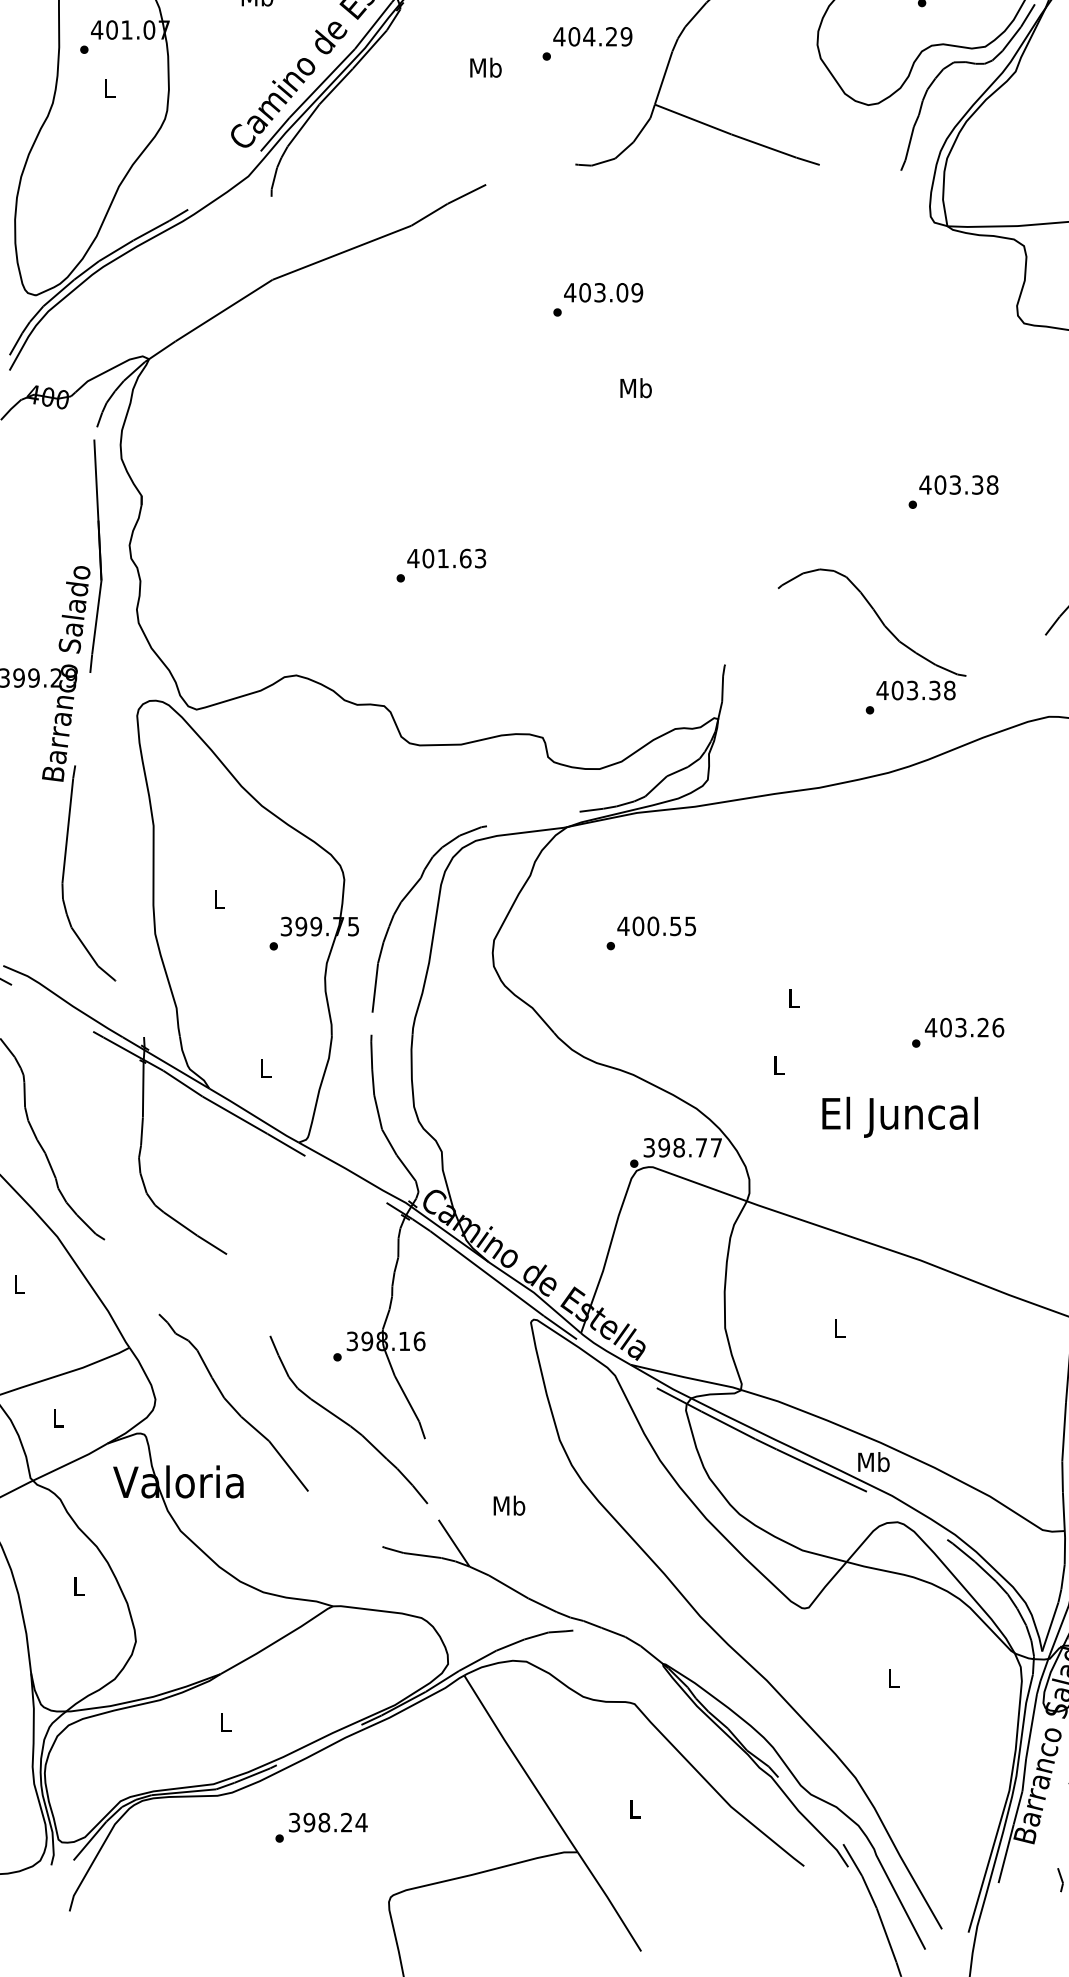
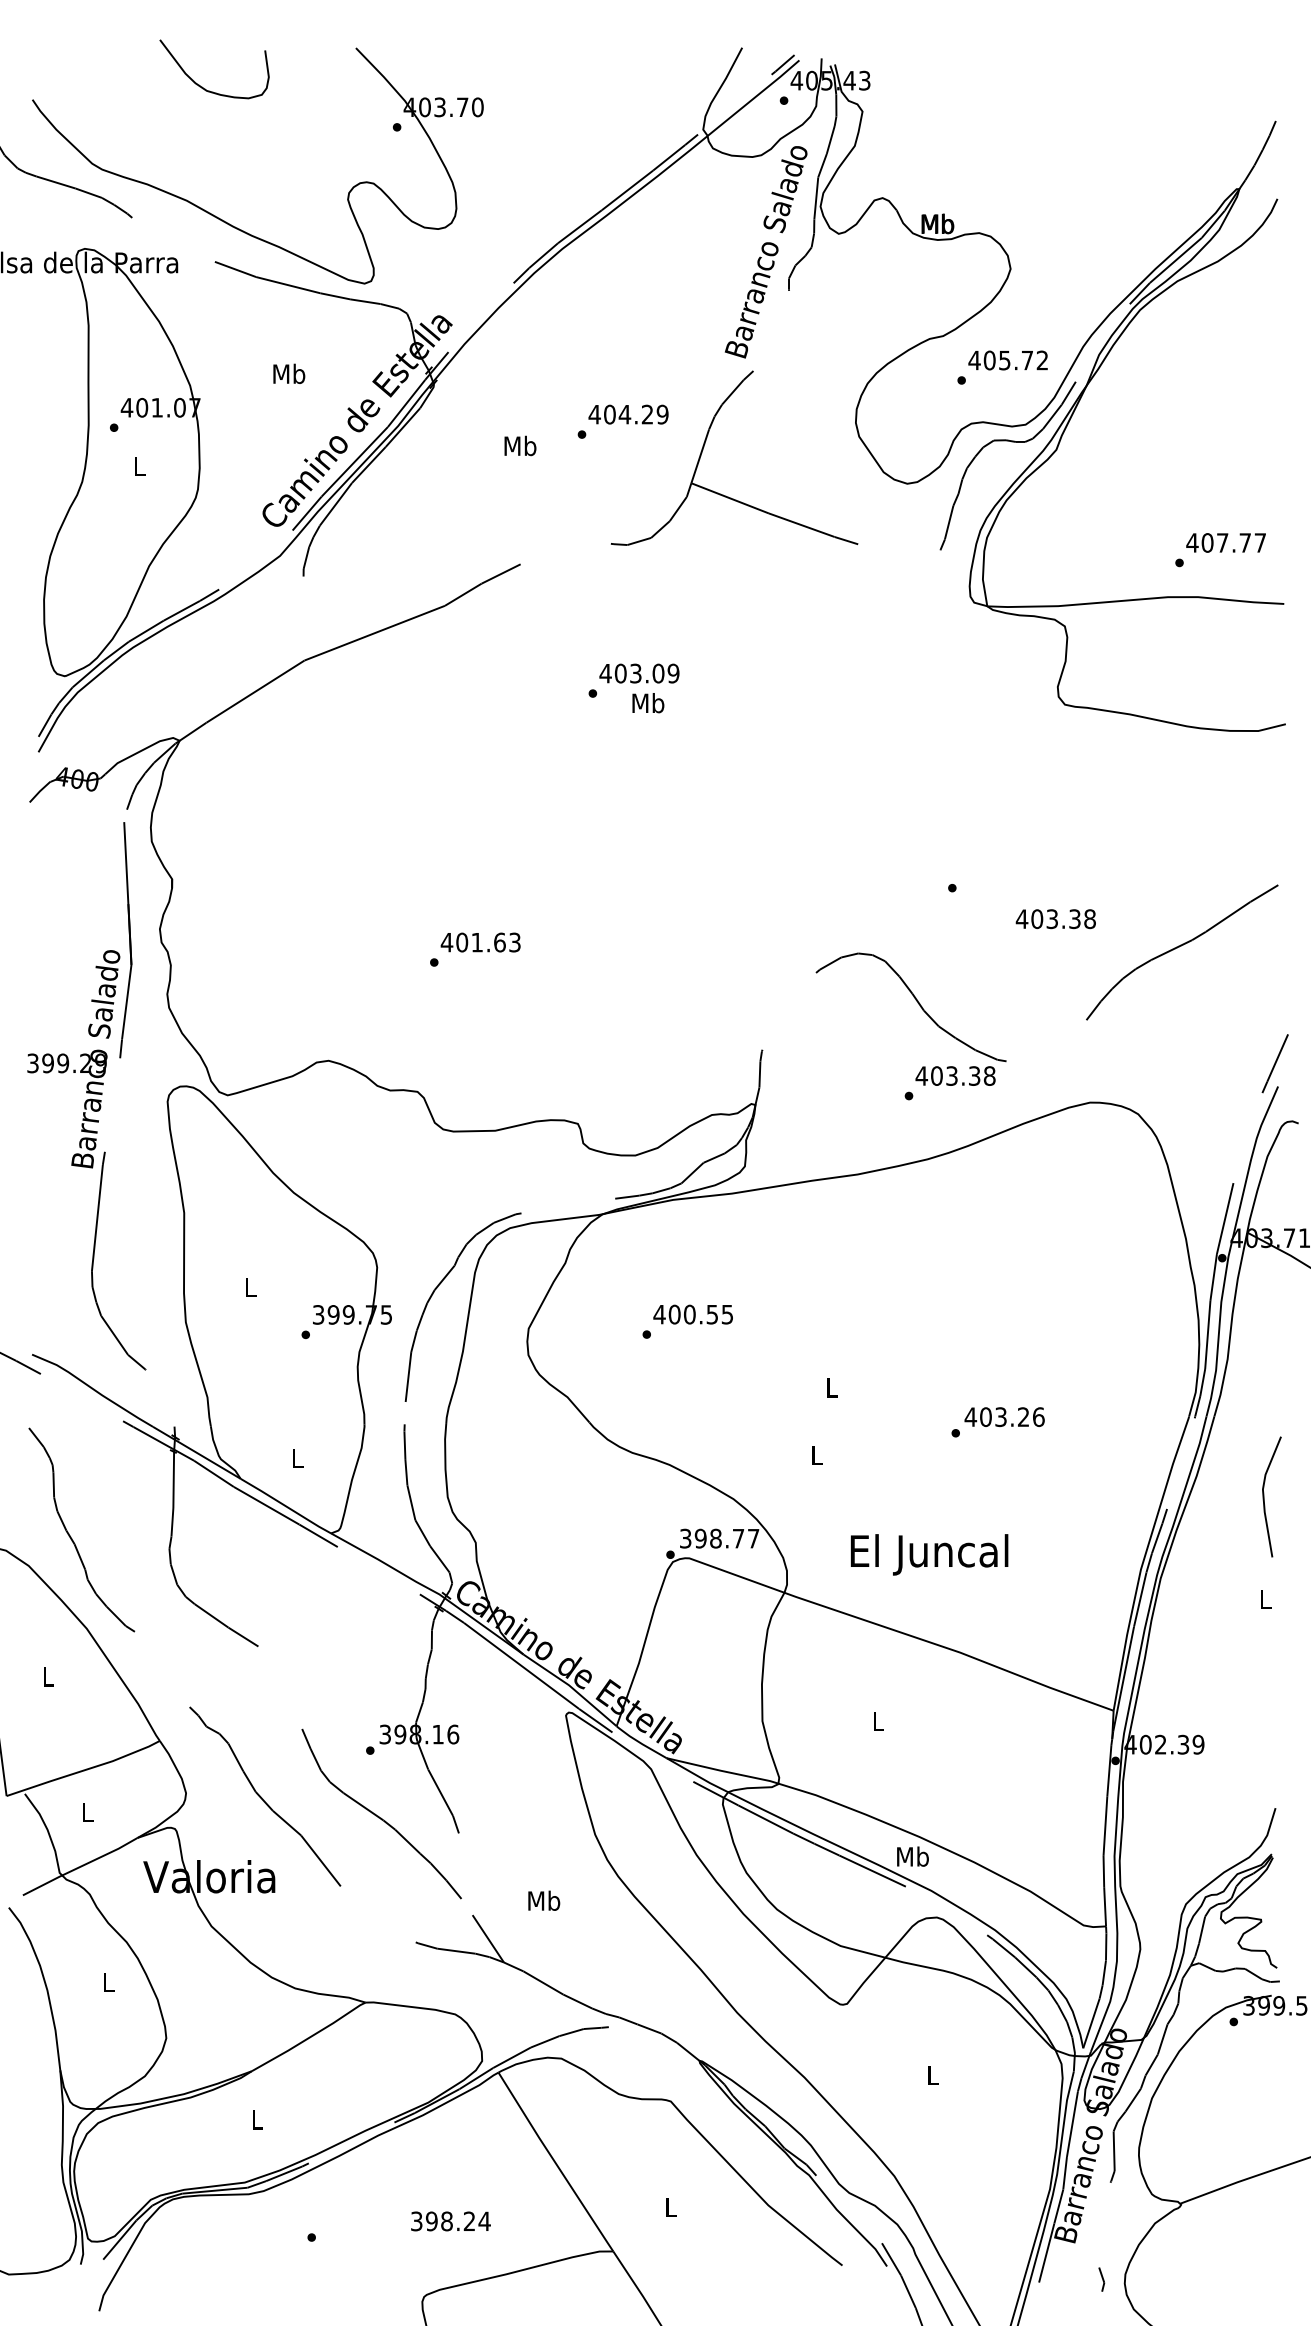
text: (636, 388) -> (648, 703), moved
text: (958, 485) -> (1055, 919), moved
text: (900, 1116) -> (929, 1554), moved
text: (327, 1822) -> (450, 2221), moved

